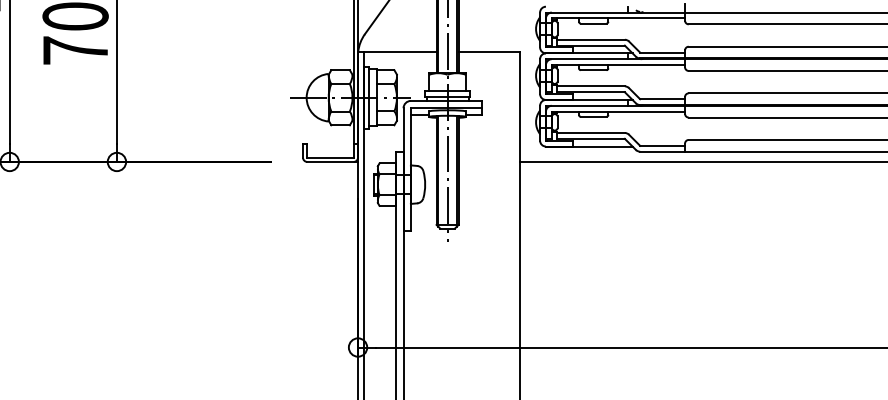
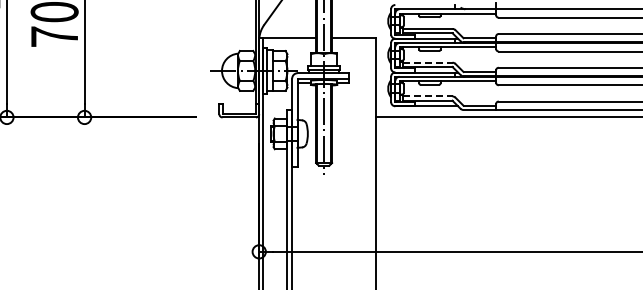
line: (590, 86) -> (427, 62), solid -> dashed
line: (590, 133) -> (427, 96), solid -> dashed

